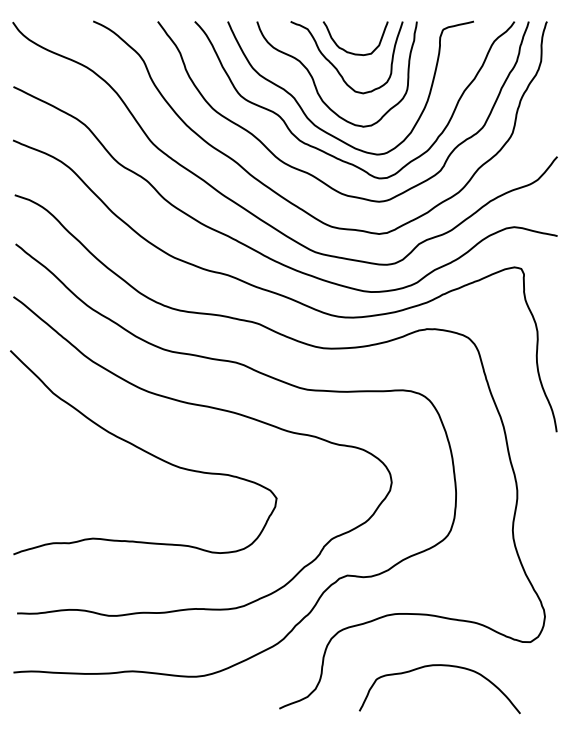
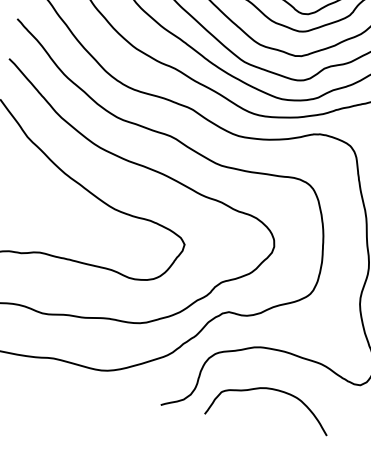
curve: (436, 666) -> (268, 389), moved

